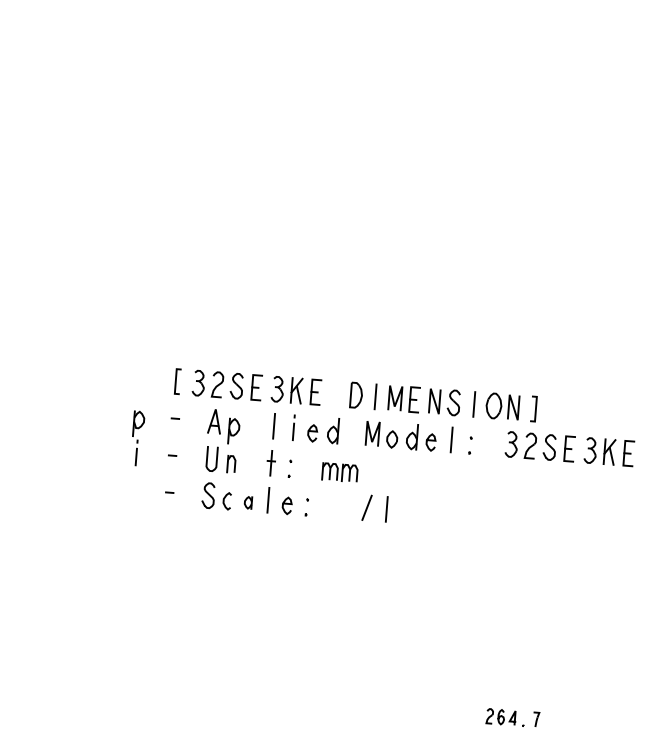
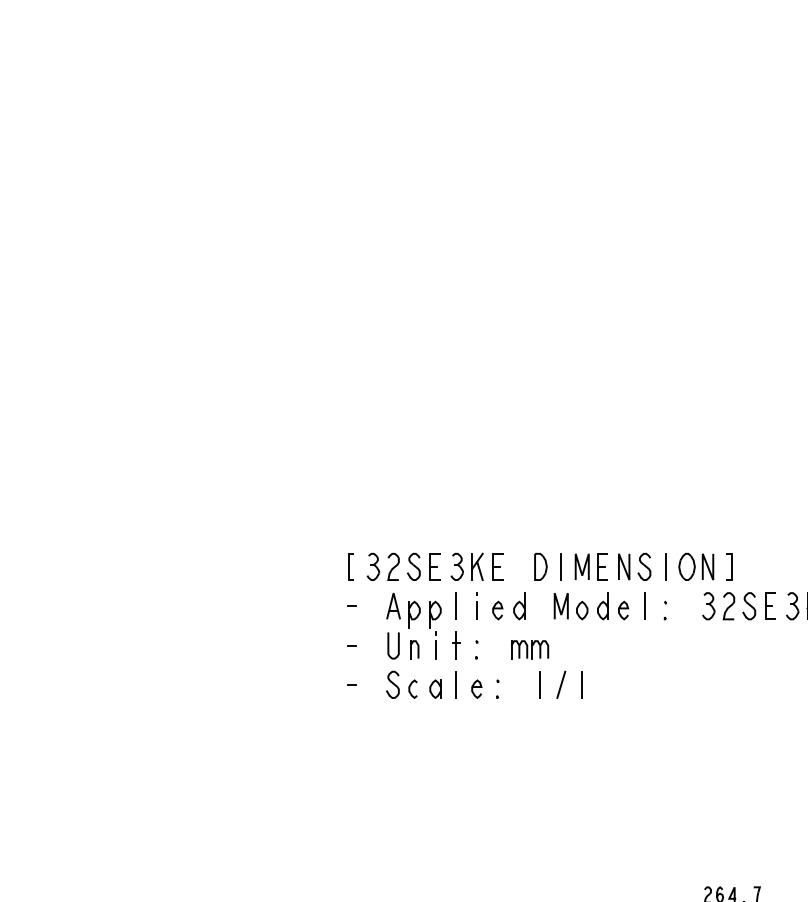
part: (137, 437) -> (435, 629), moved
part: (248, 502) -> (435, 688), size x1.43
line: (347, 506) -> (540, 684), added

